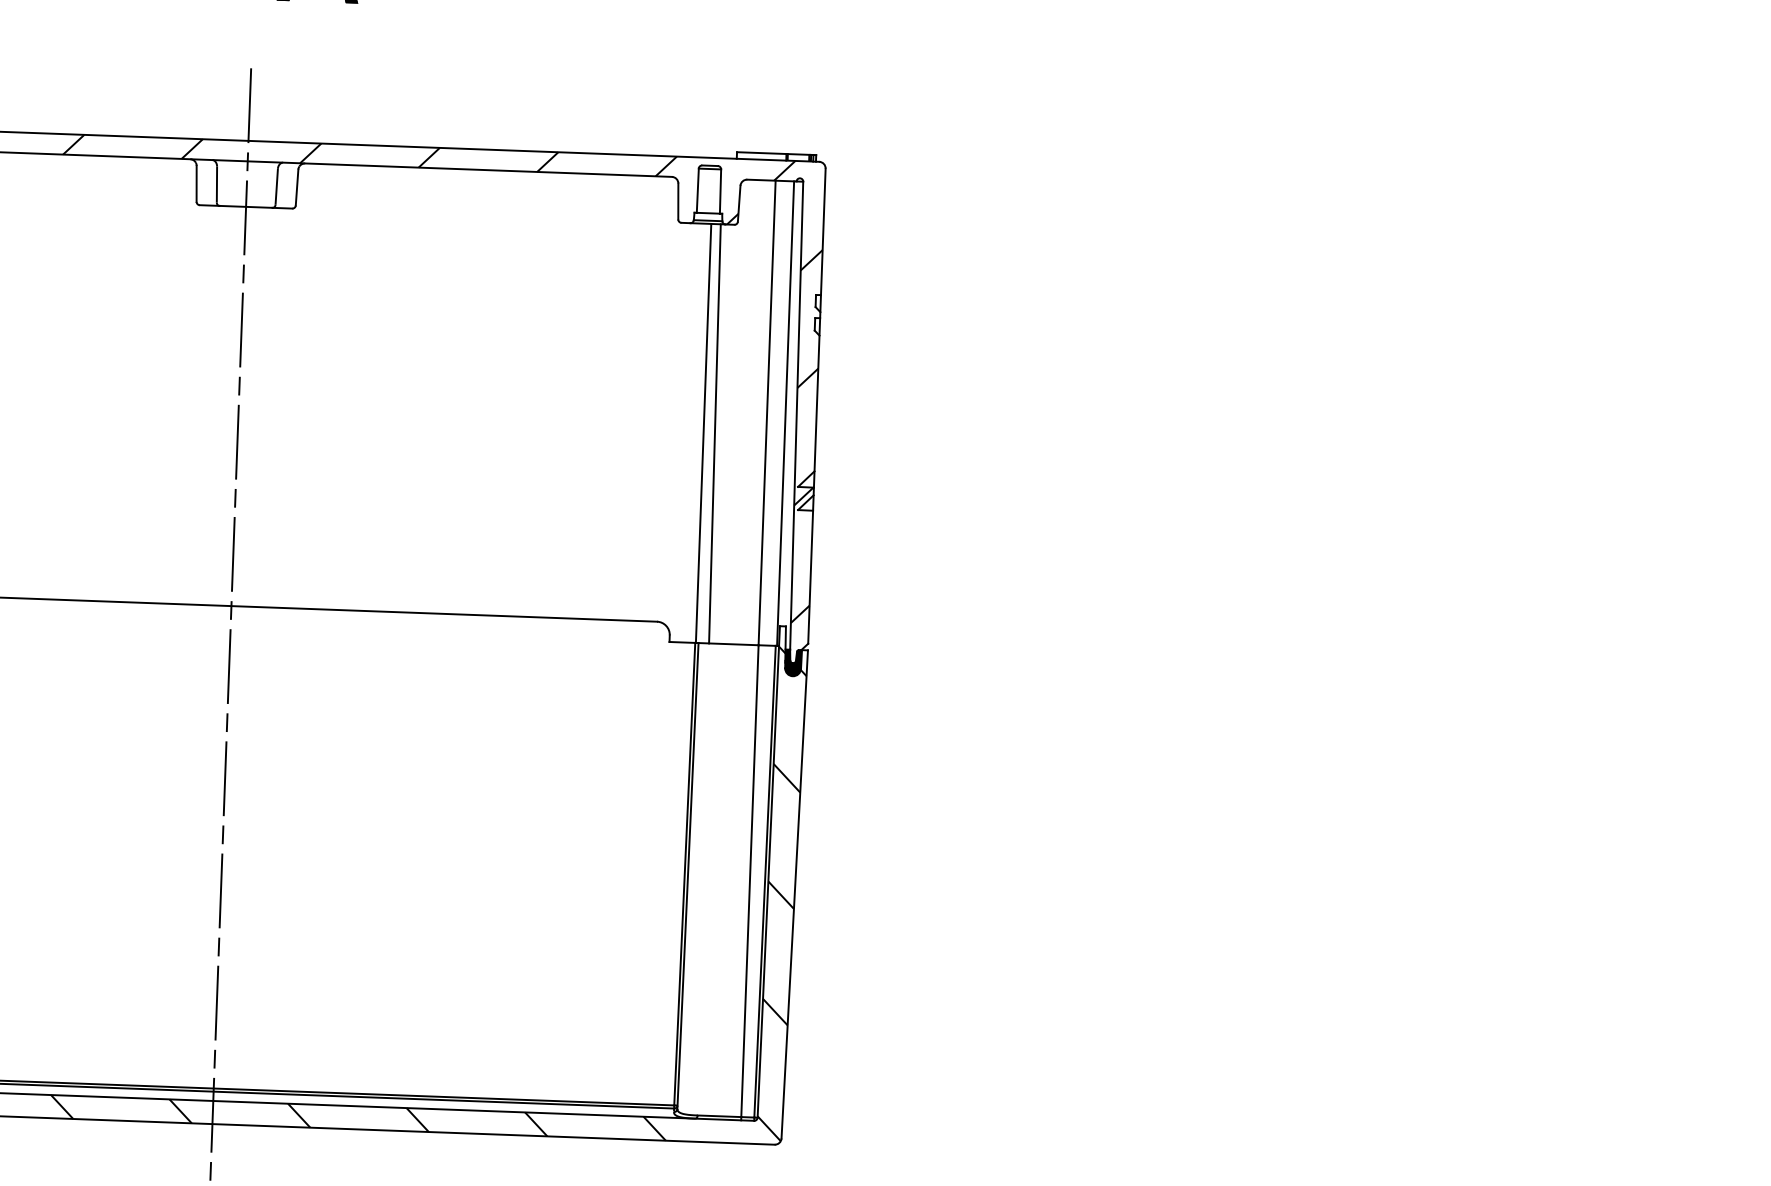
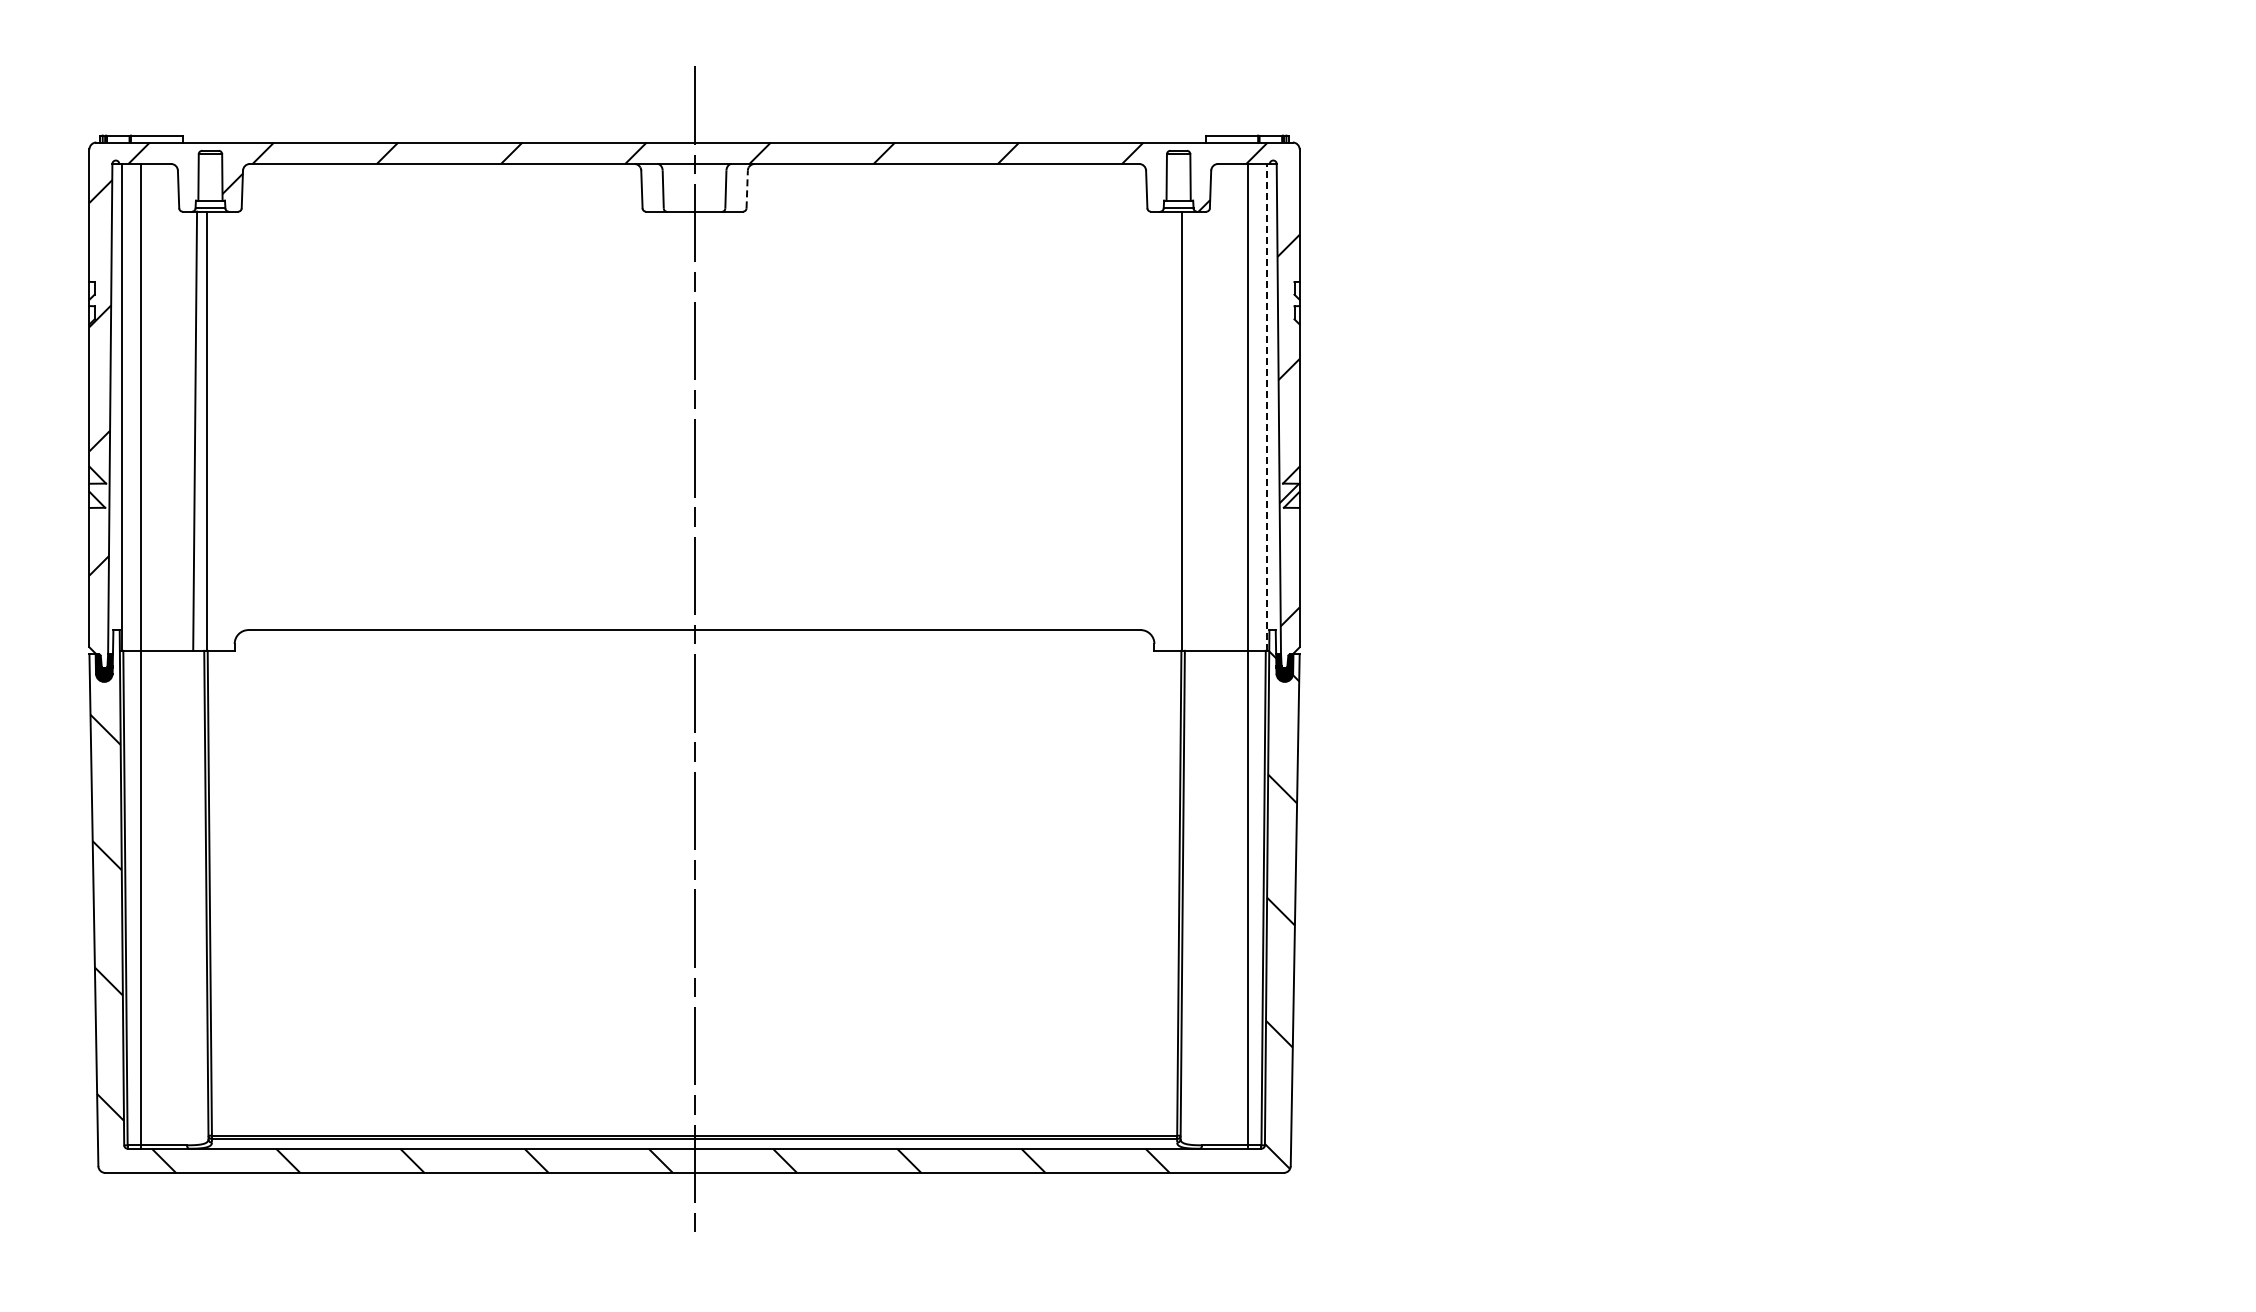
line: (297, 187) -> (747, 189), solid -> dashed
line: (785, 412) -> (1267, 406), solid -> dashed
line: (714, 433) -> (1193, 430), removed

